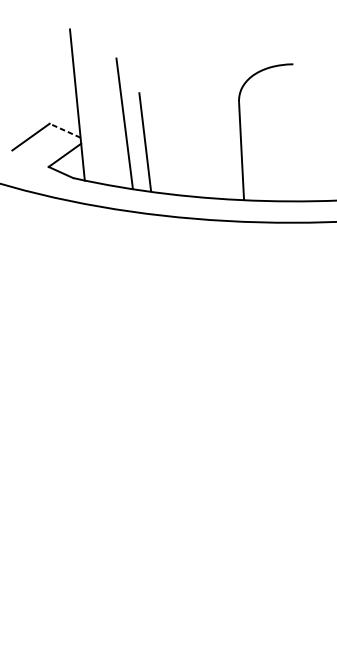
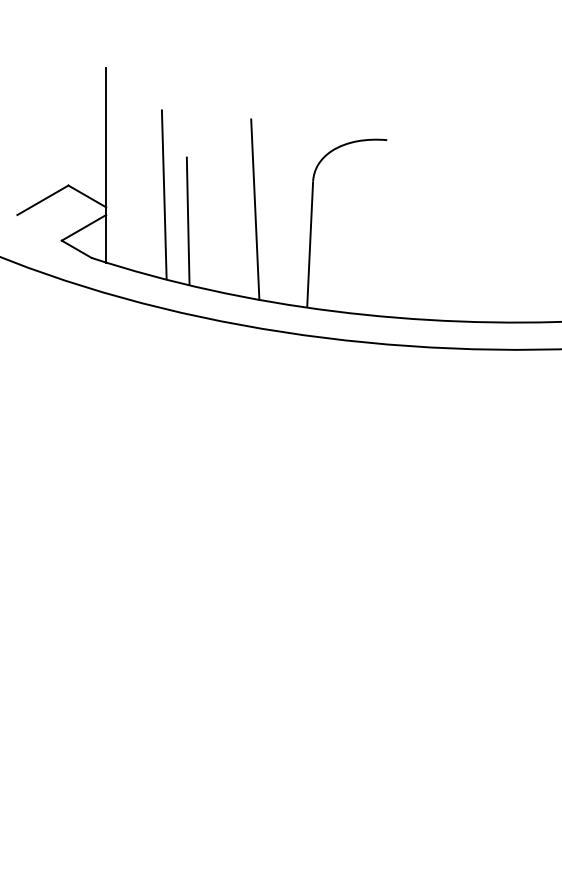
line: (196, 128) -> (255, 209), added
line: (65, 130) -> (87, 196), dashed -> solid

